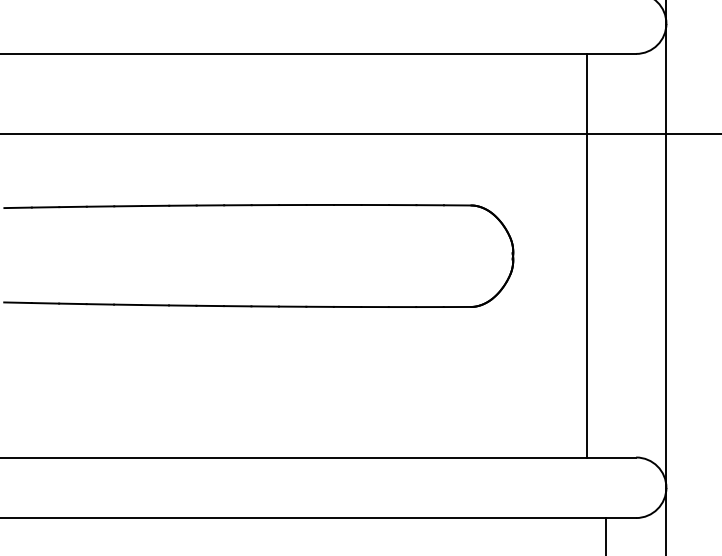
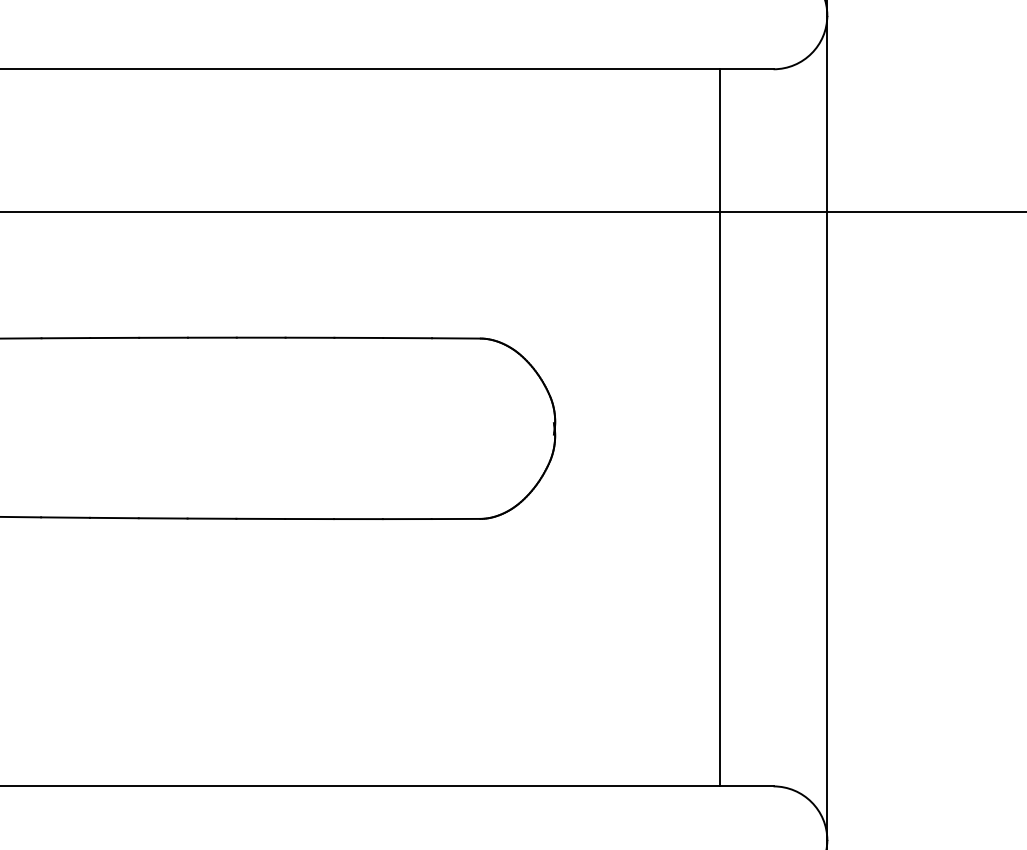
line: (586, 255) -> (719, 427), moved

